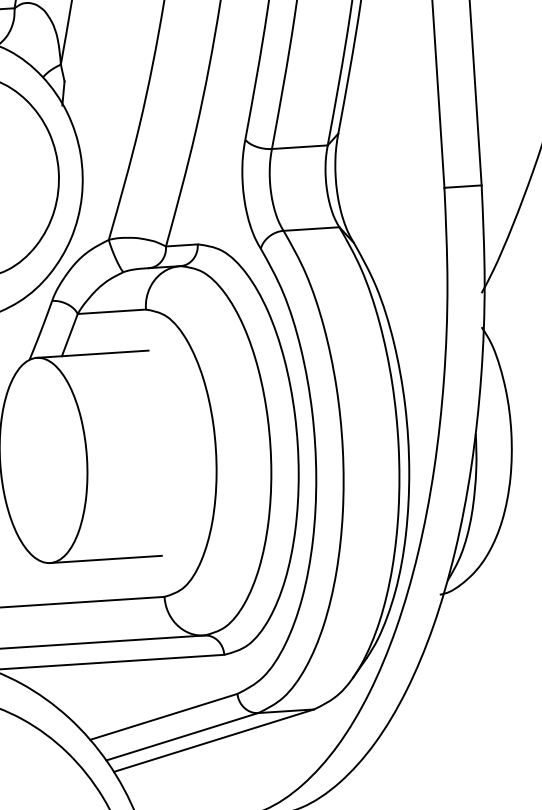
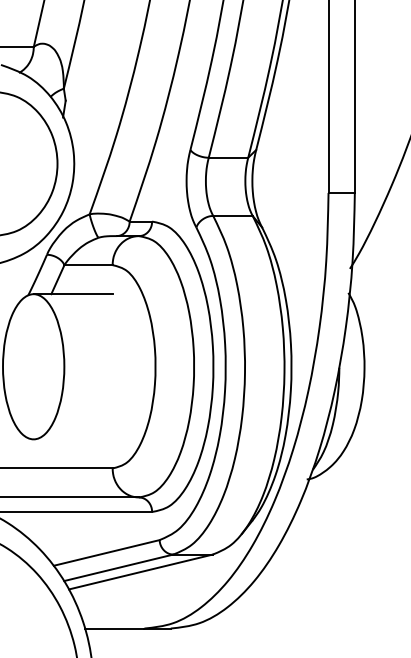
line: (105, 559) -> (72, 439), removed

